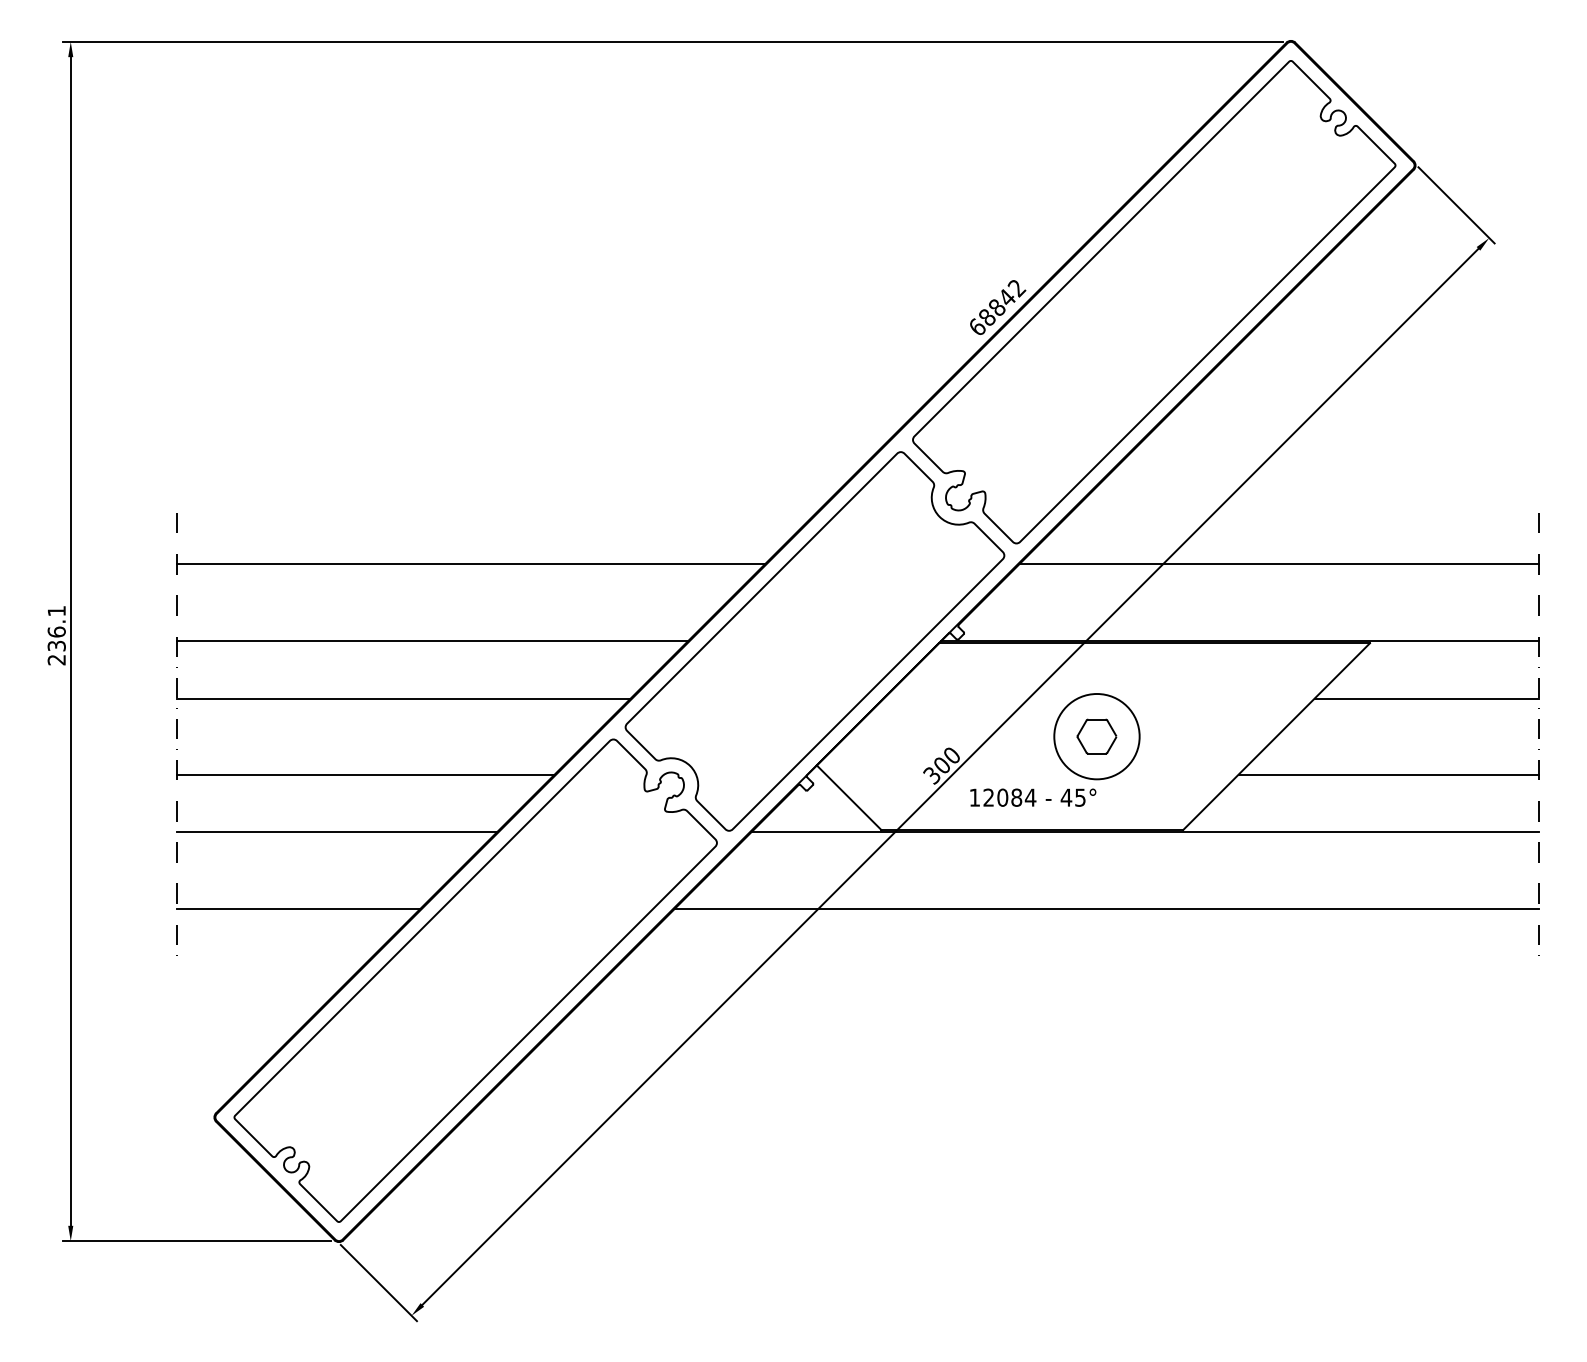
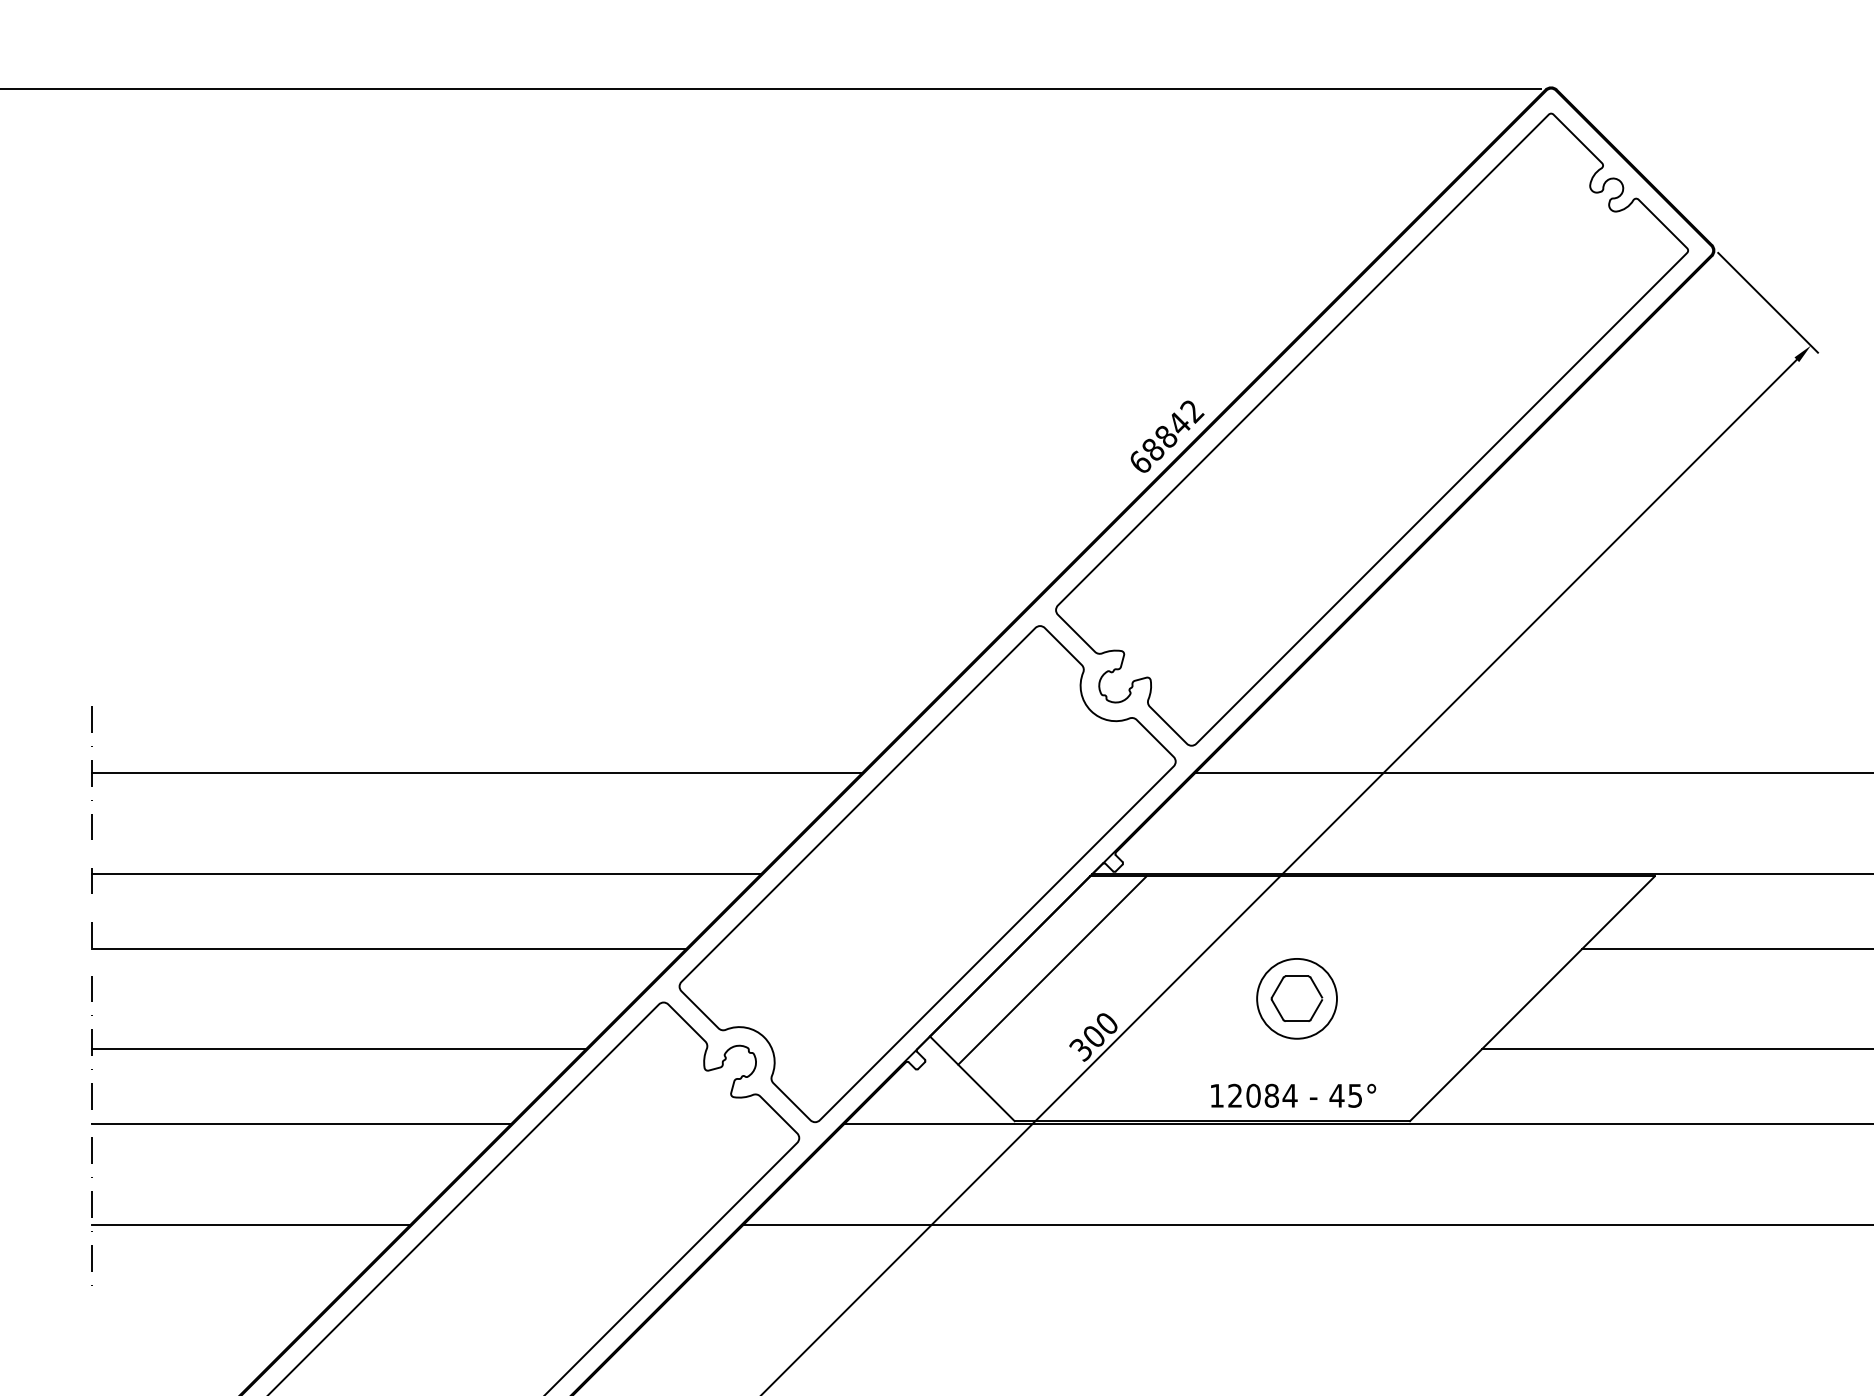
line: (910, 714) -> (1052, 969), added
circle: (1096, 736) -> (1296, 998), size x0.71
text: (1033, 797) -> (1293, 1095), moved

